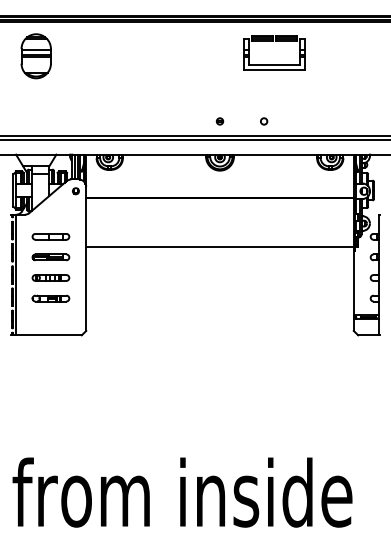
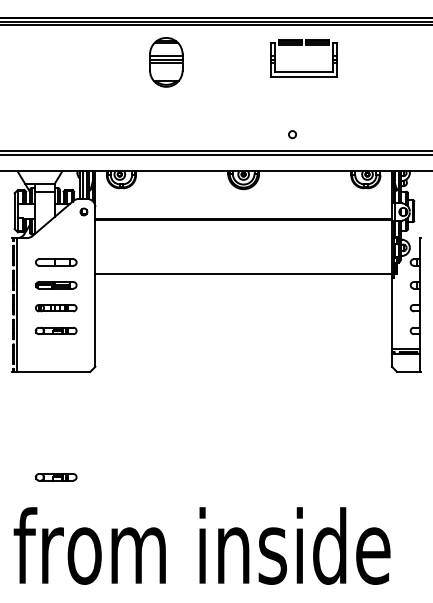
part: (35, 56) -> (165, 62), moved
part: (219, 121) -> (243, 134), removed
part: (50, 430) -> (55, 477), added

